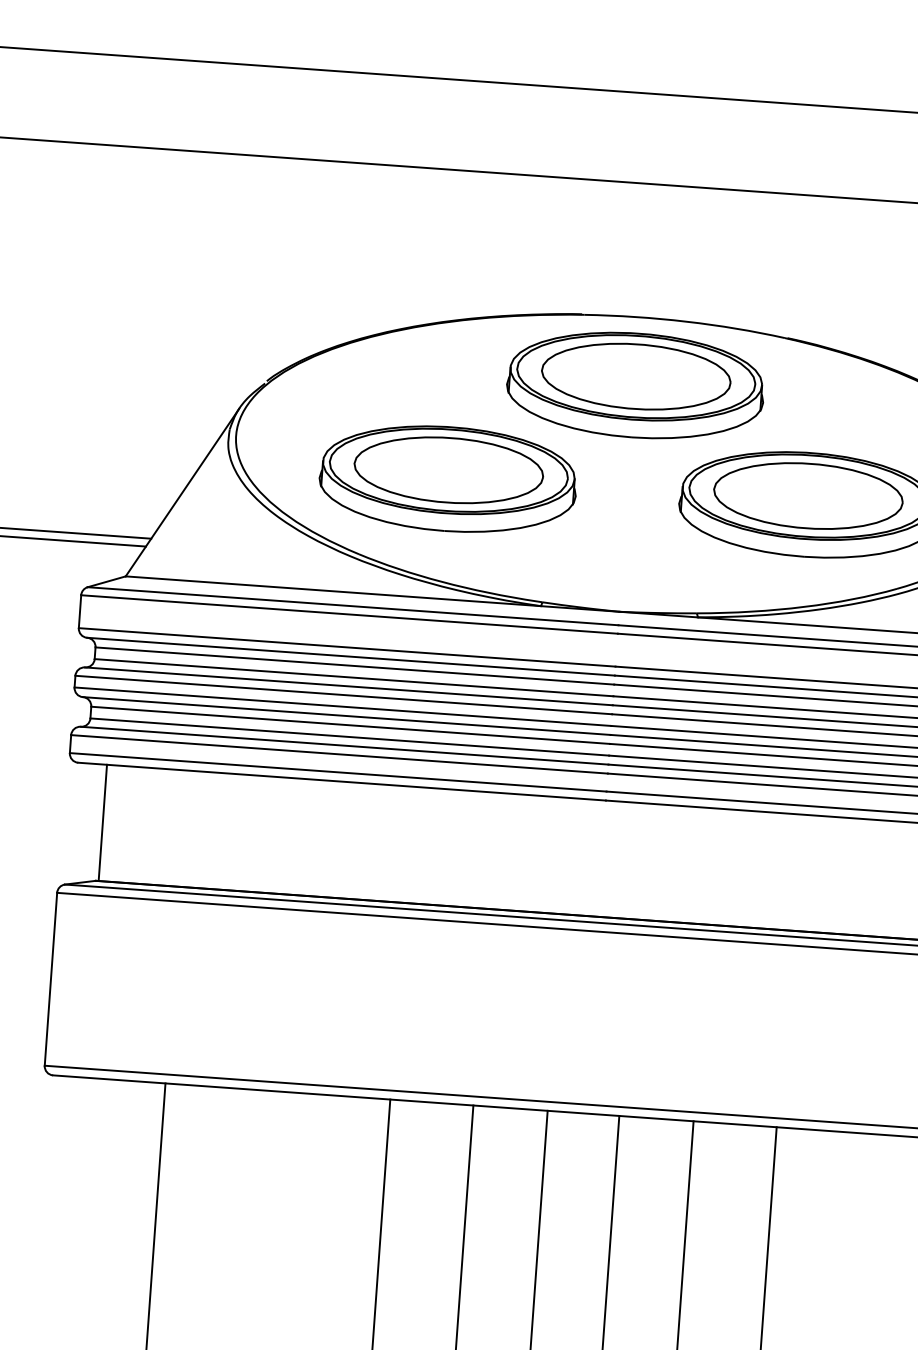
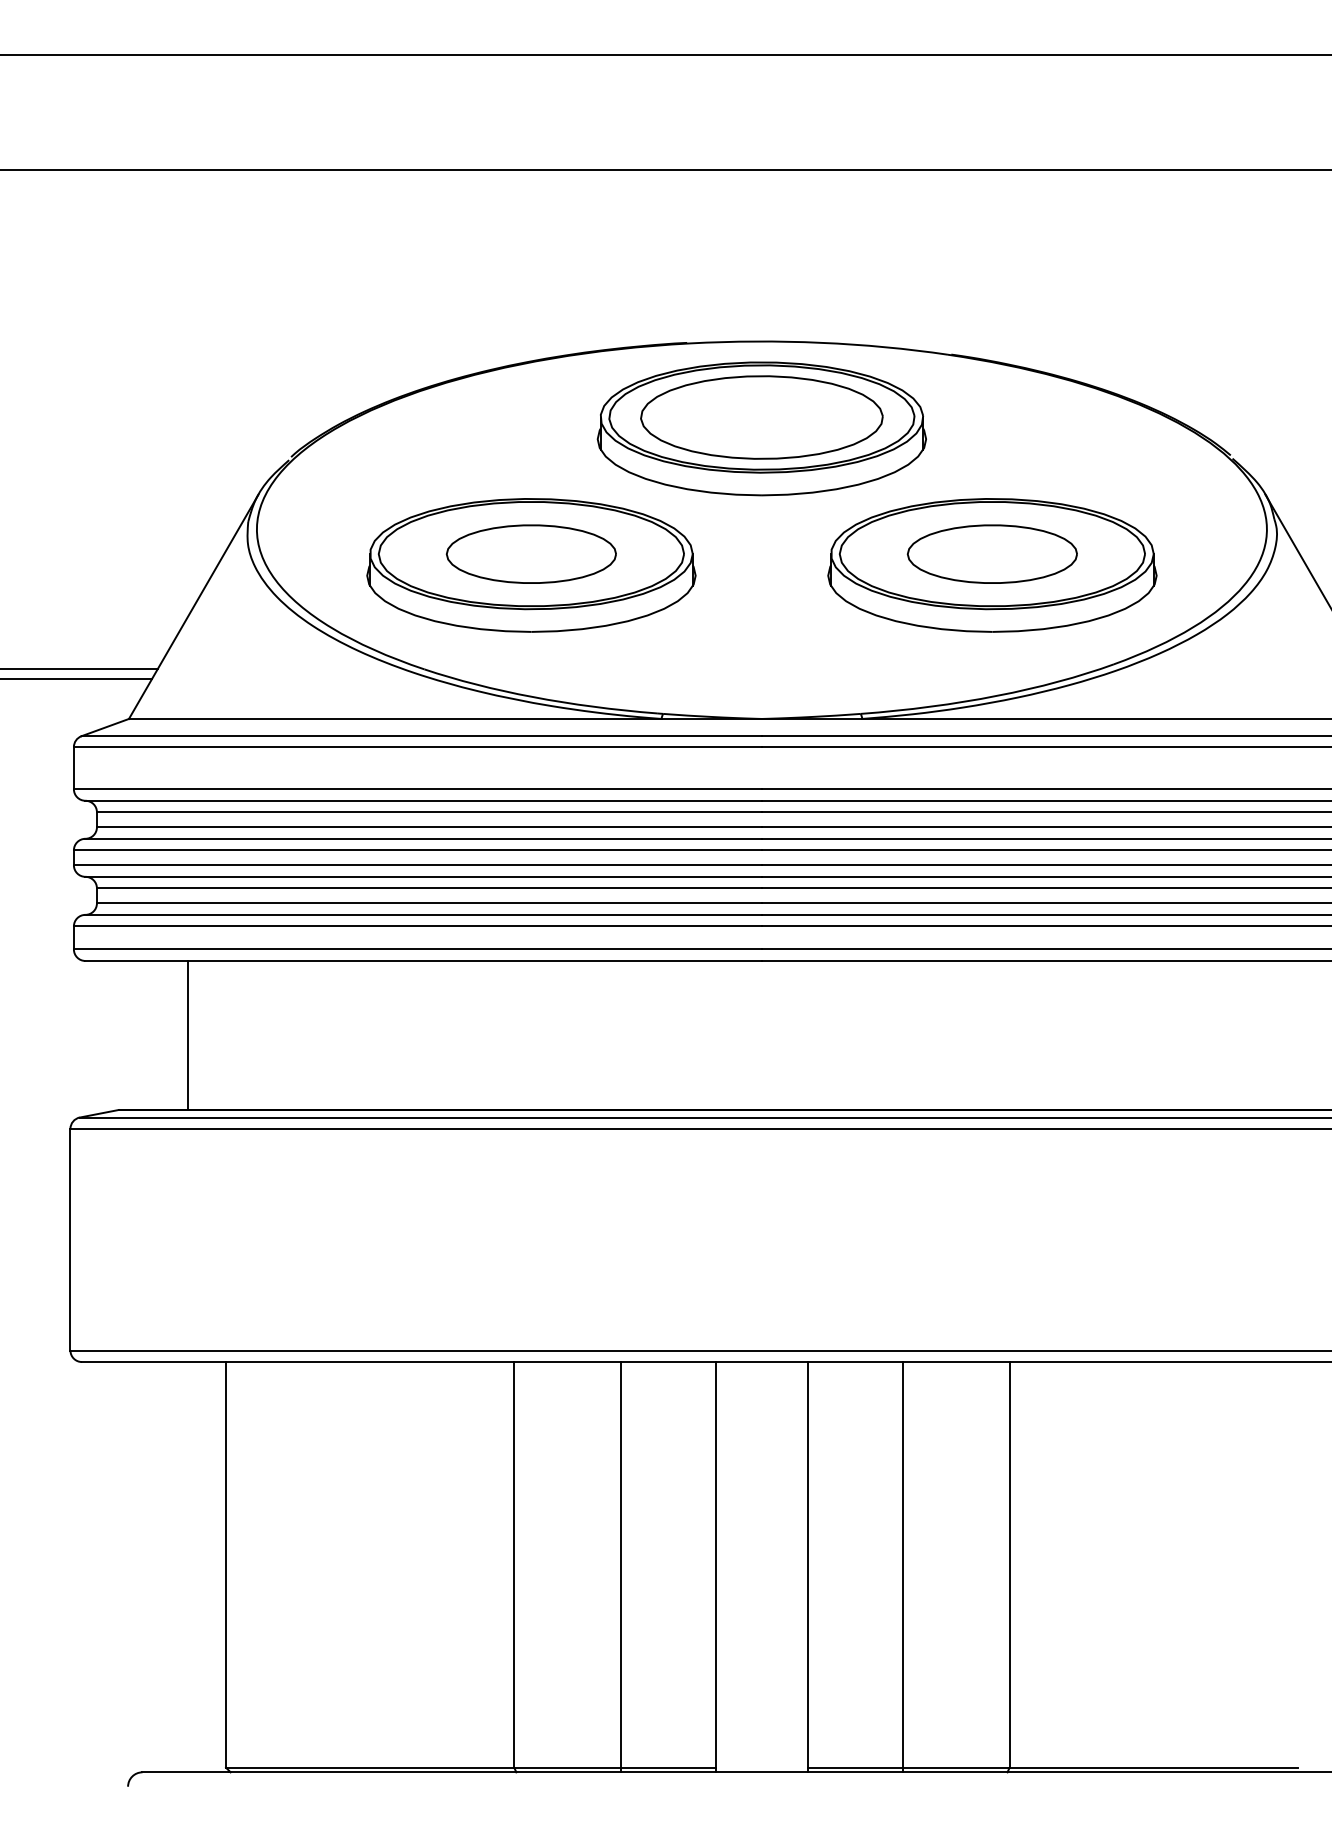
part: (448, 470) -> (531, 554), size x0.7
part: (808, 496) -> (992, 554), size x0.7
line: (102, 822) -> (188, 1035), moved

